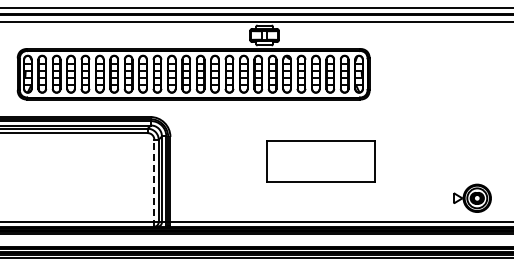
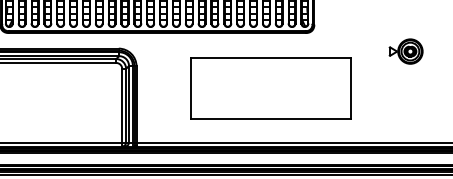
part: (320, 161) -> (270, 88), size x1.67
line: (154, 182) -> (122, 107), dashed -> solid
part: (472, 197) -> (406, 50), moved

